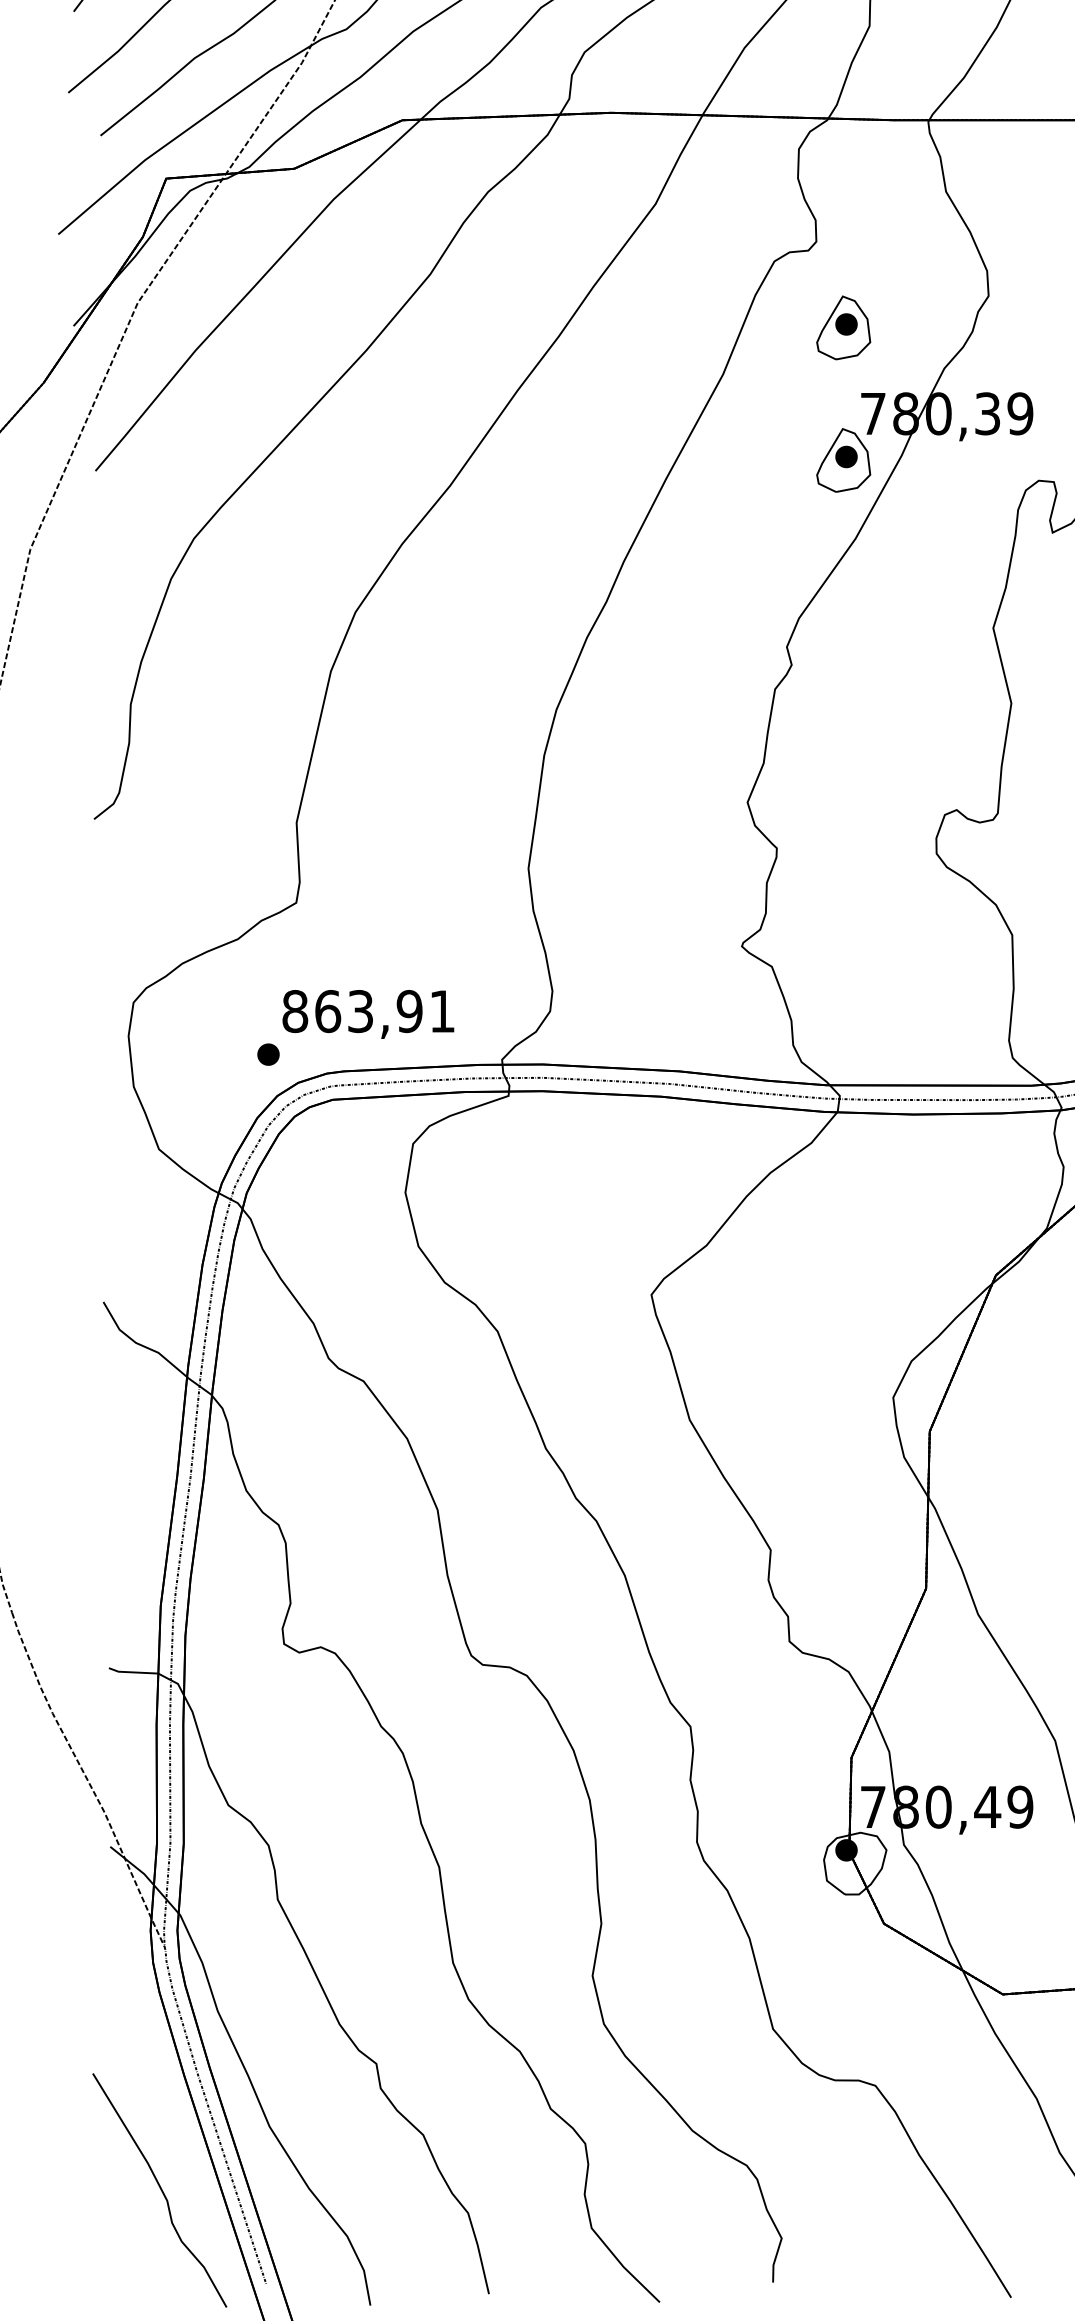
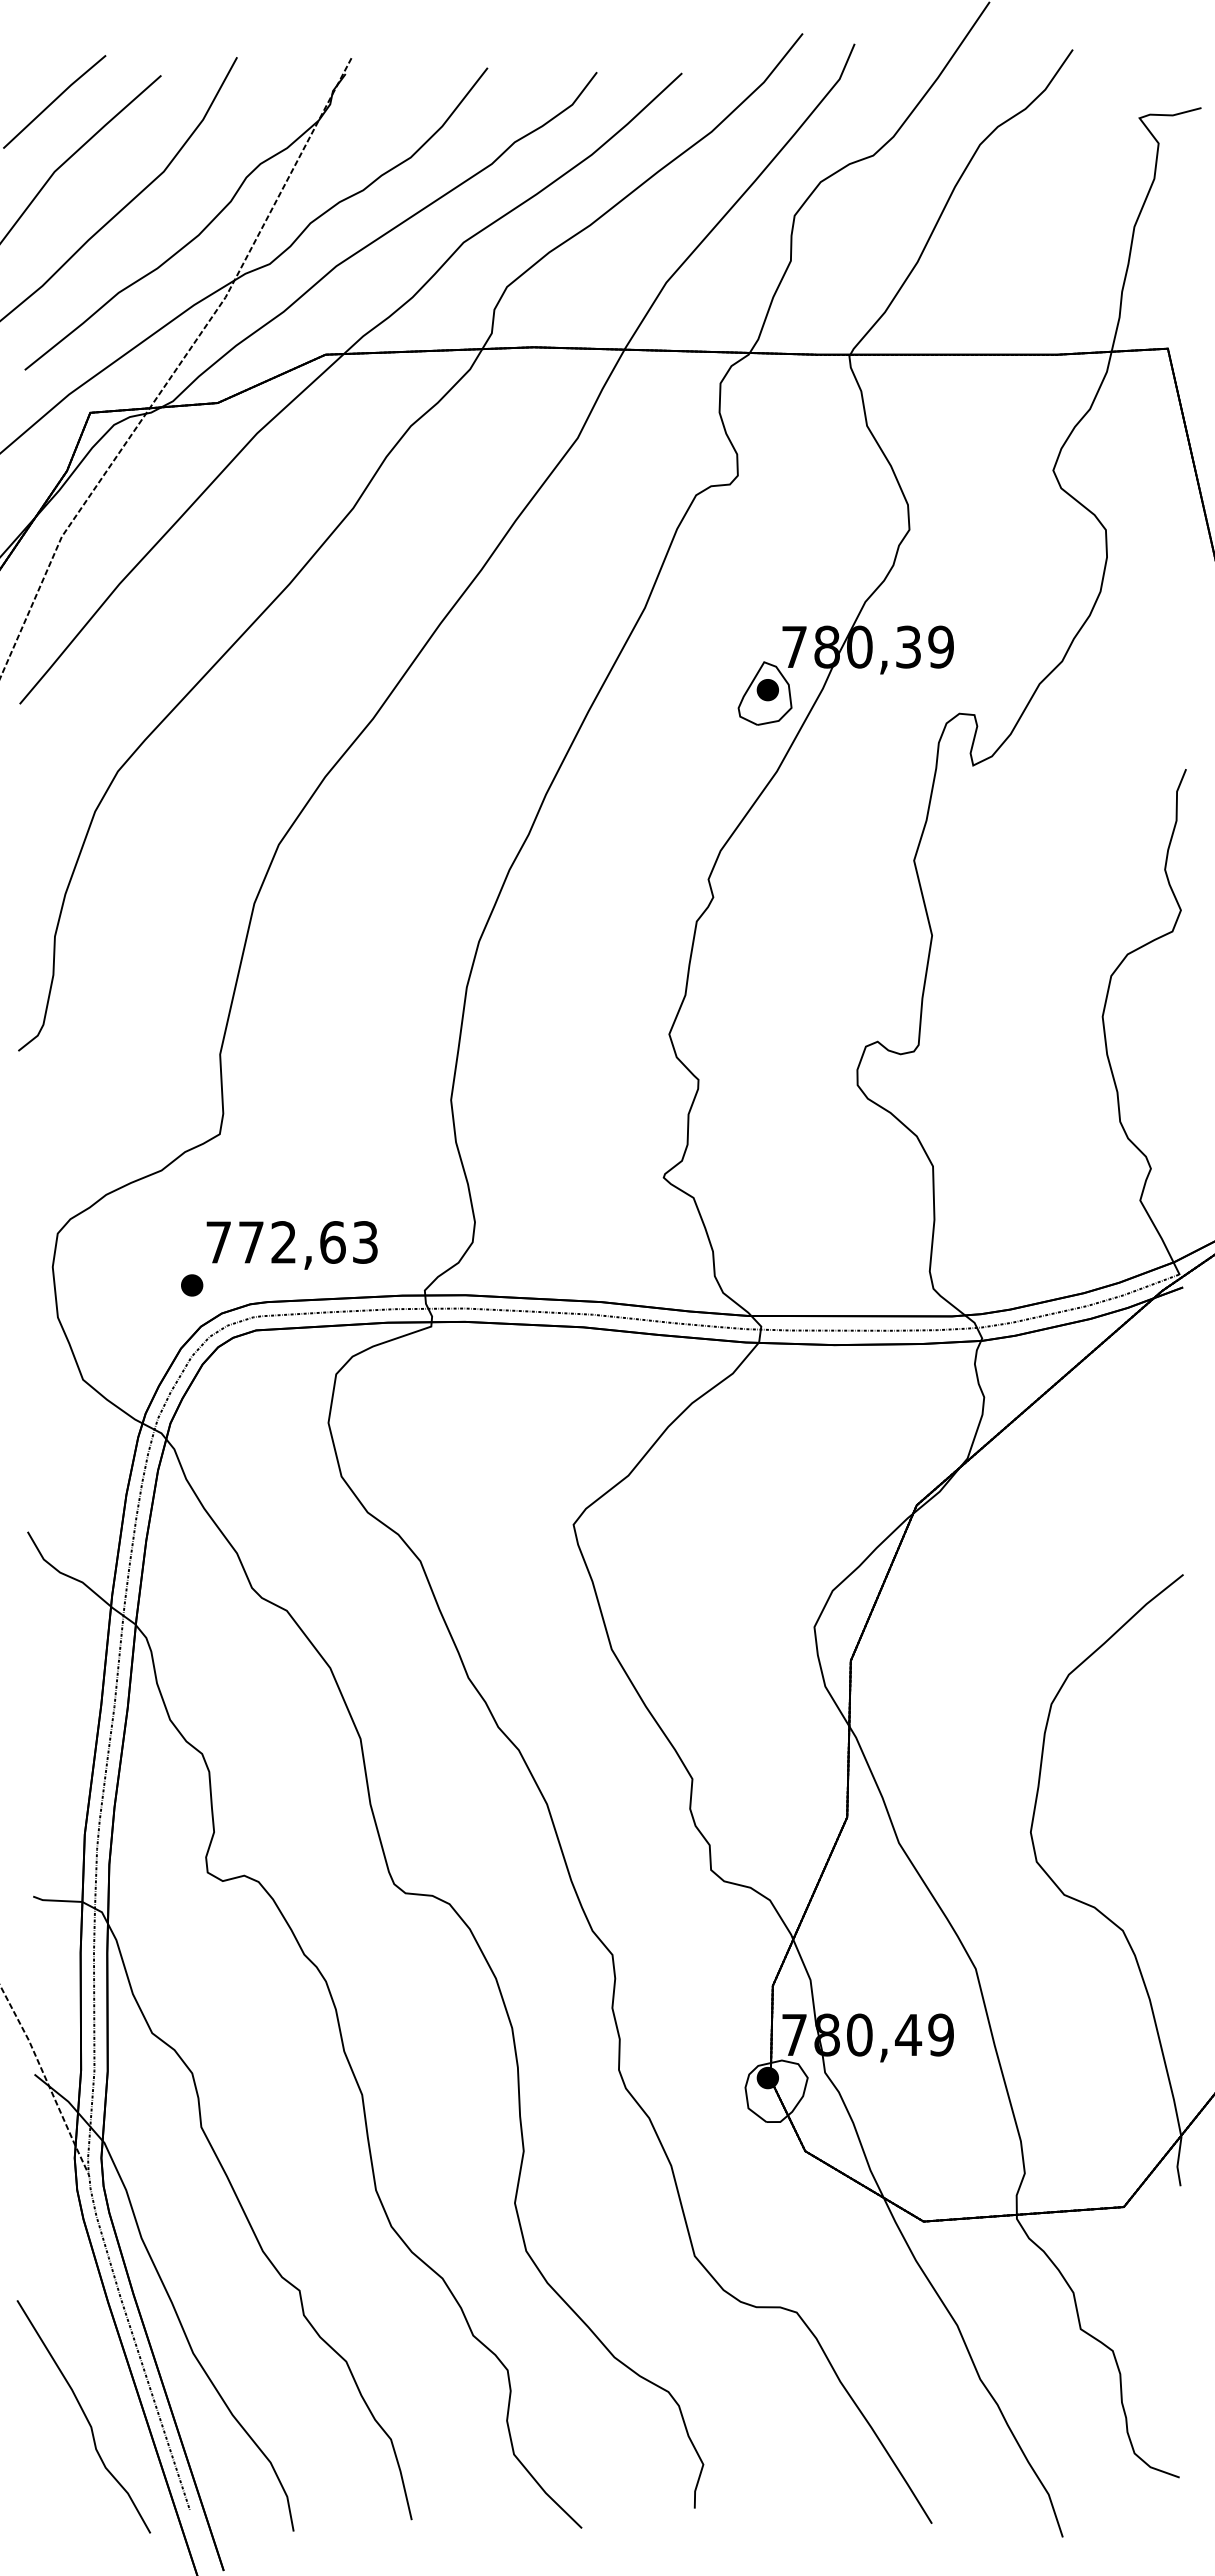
part: (843, 327) -> (764, 561), removed
text: (368, 1011) -> (291, 1242), 863,91 -> 772,63

